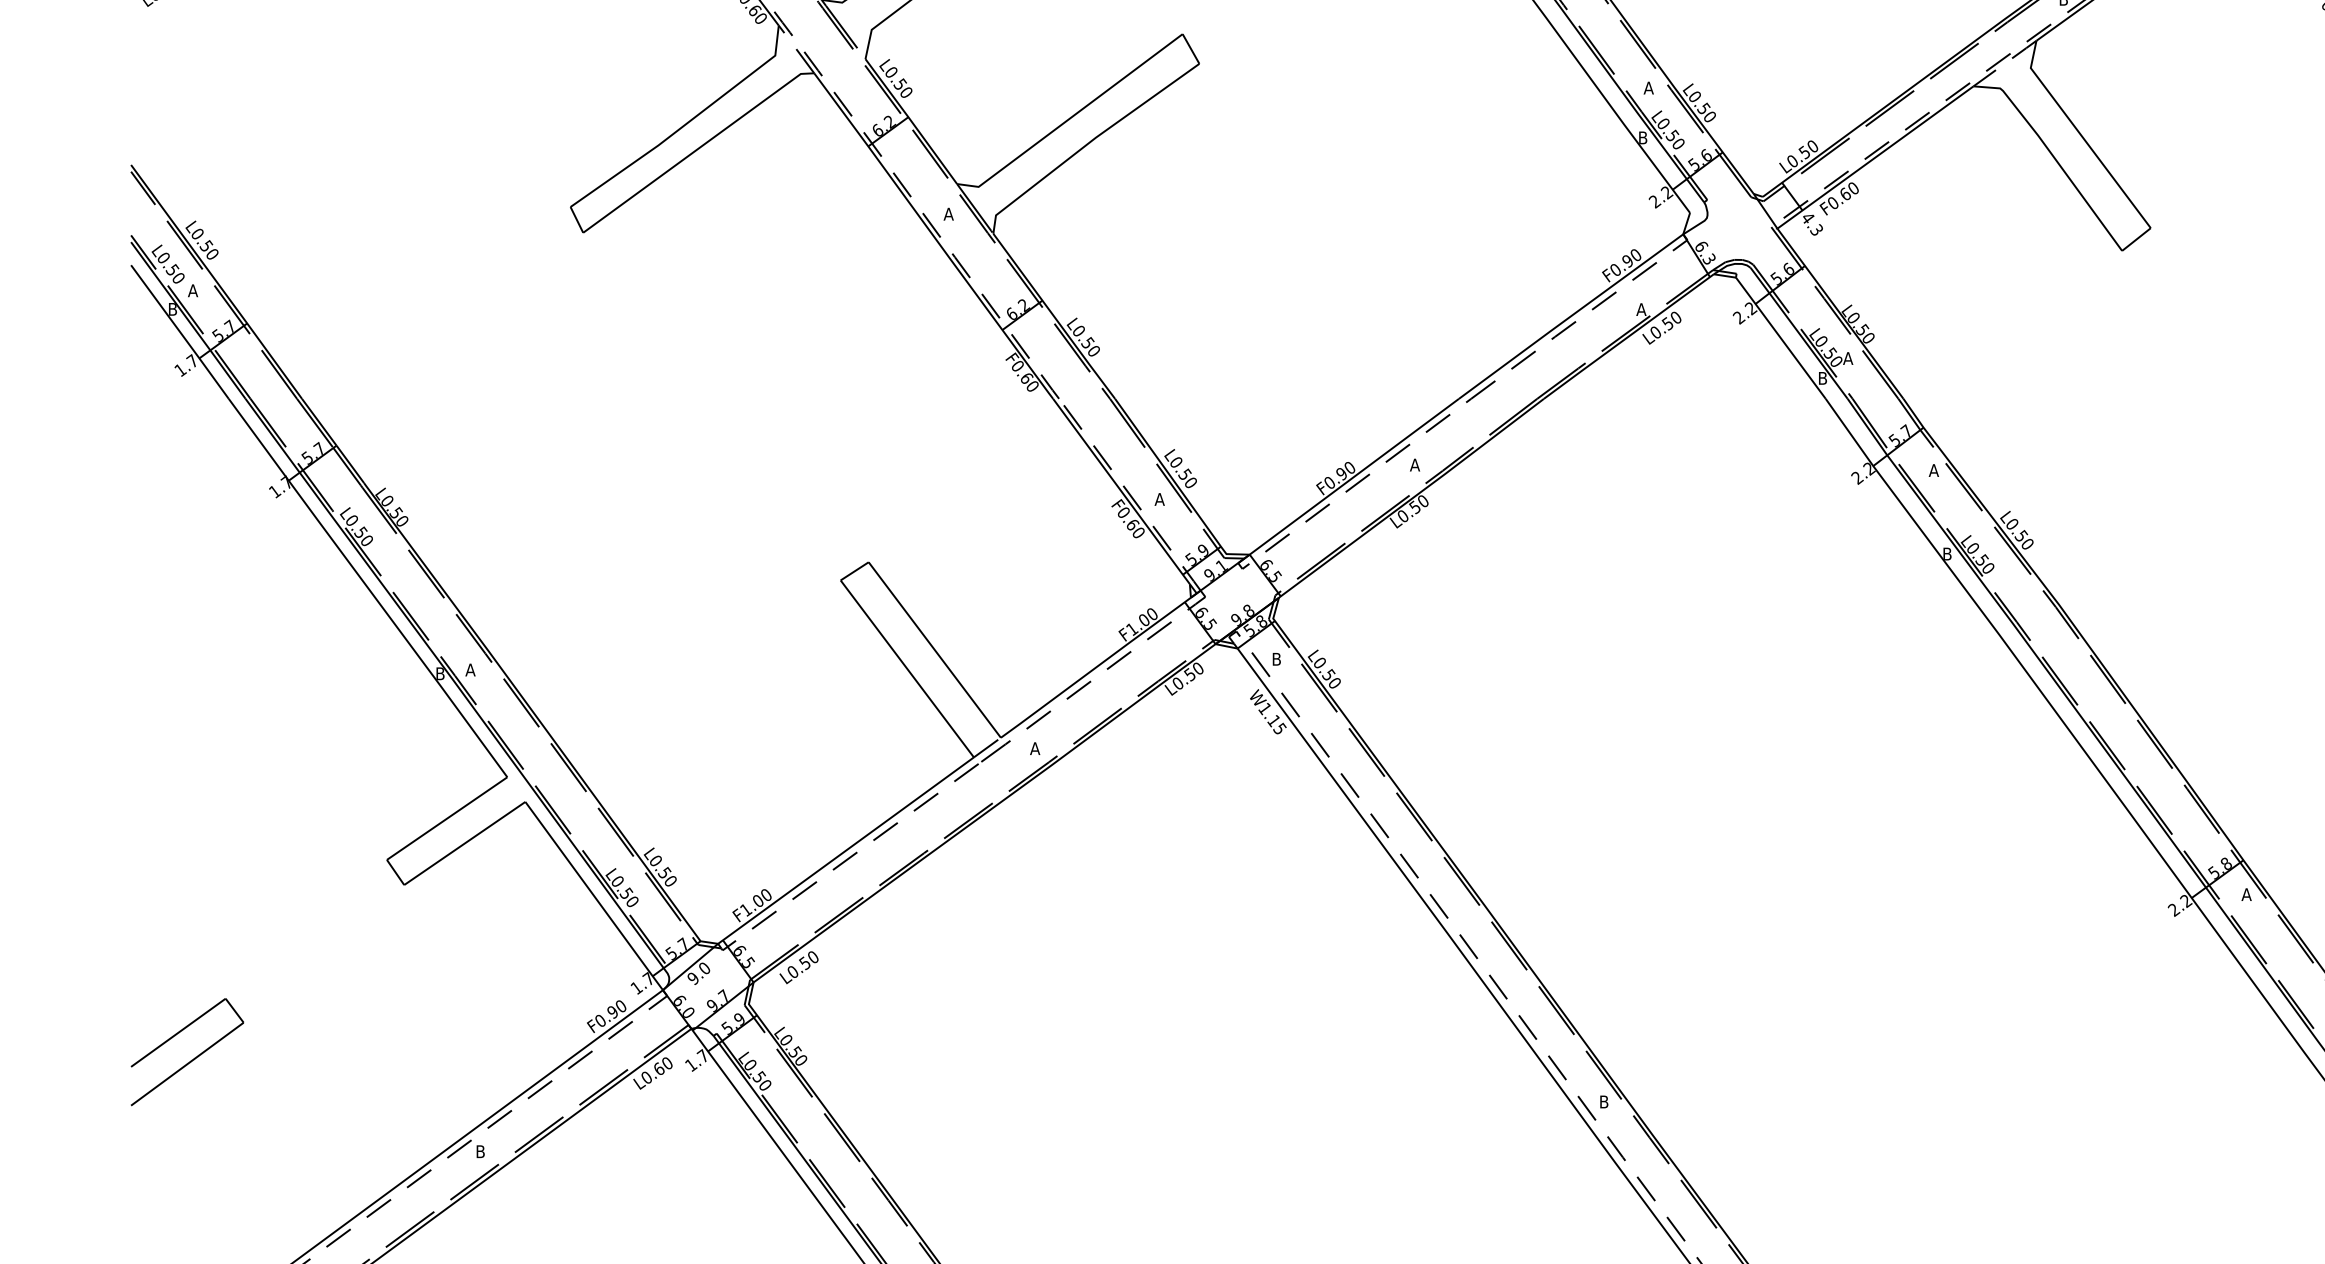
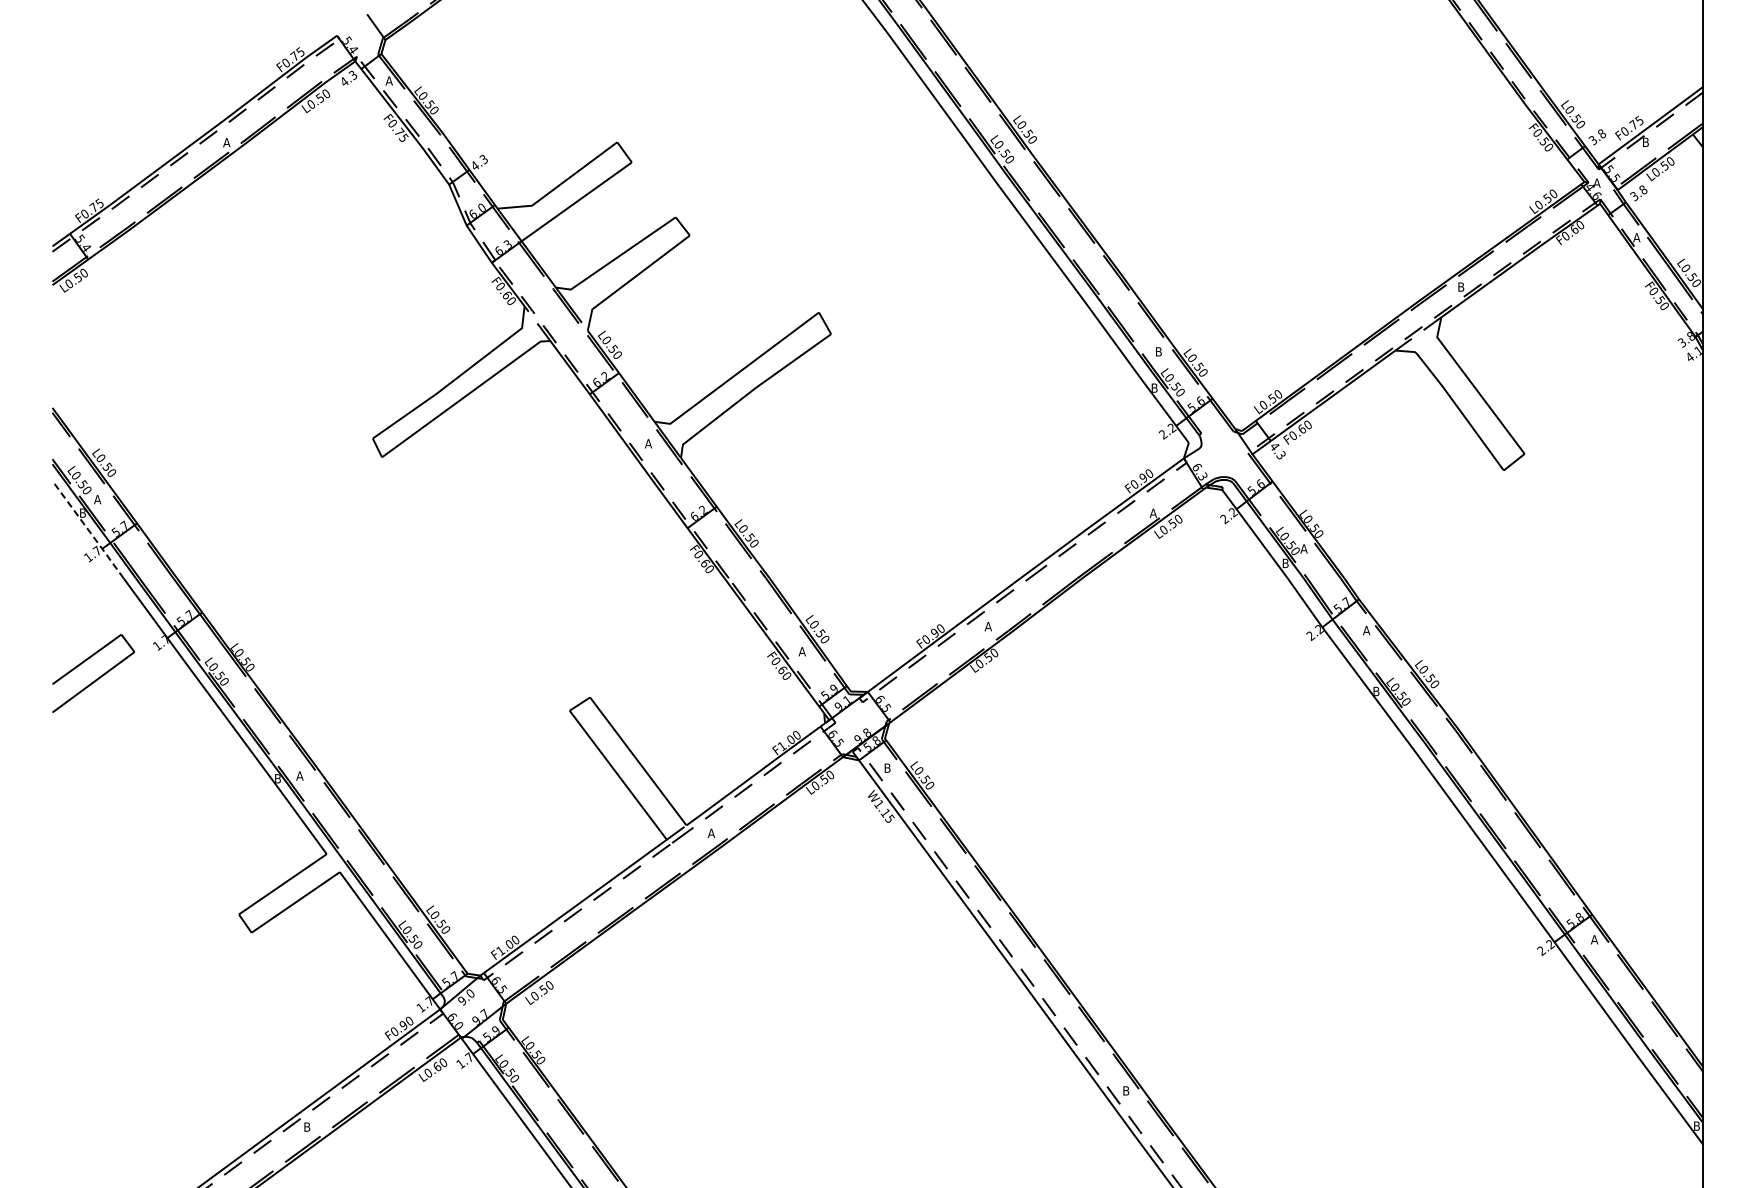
text: (1648, 87) -> (1158, 351), A -> B
line: (180, 331) -> (88, 529), solid -> dashed
part: (190, 1060) -> (95, 679), moved

